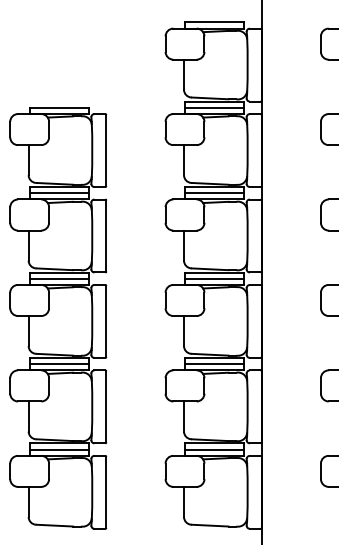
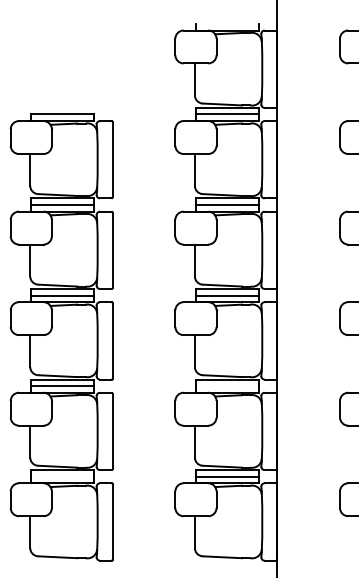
line: (213, 21) -> (226, 23), removed
line: (213, 364) -> (226, 386), removed
line: (59, 449) -> (62, 476), removed

